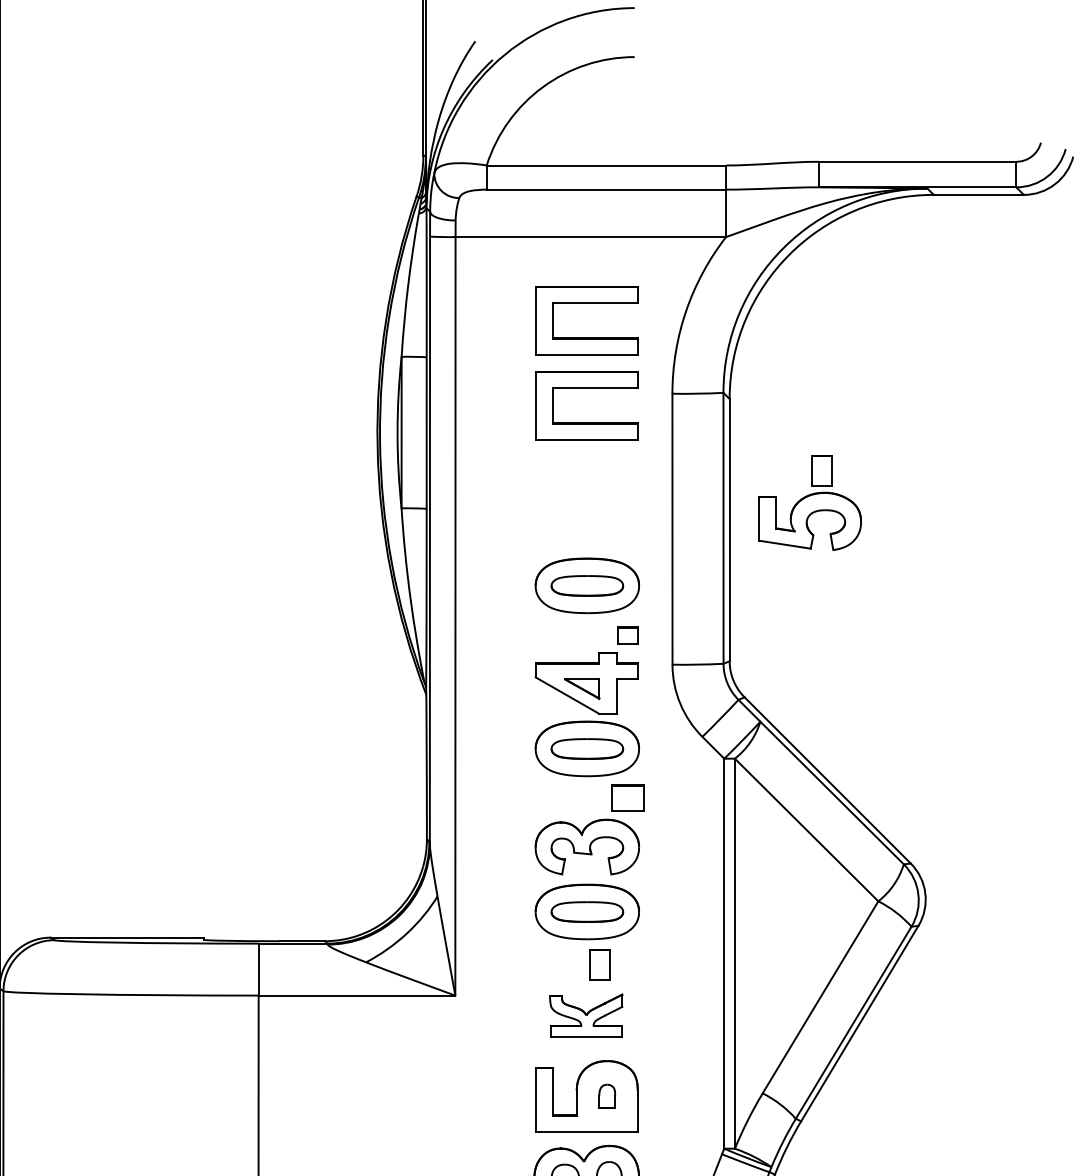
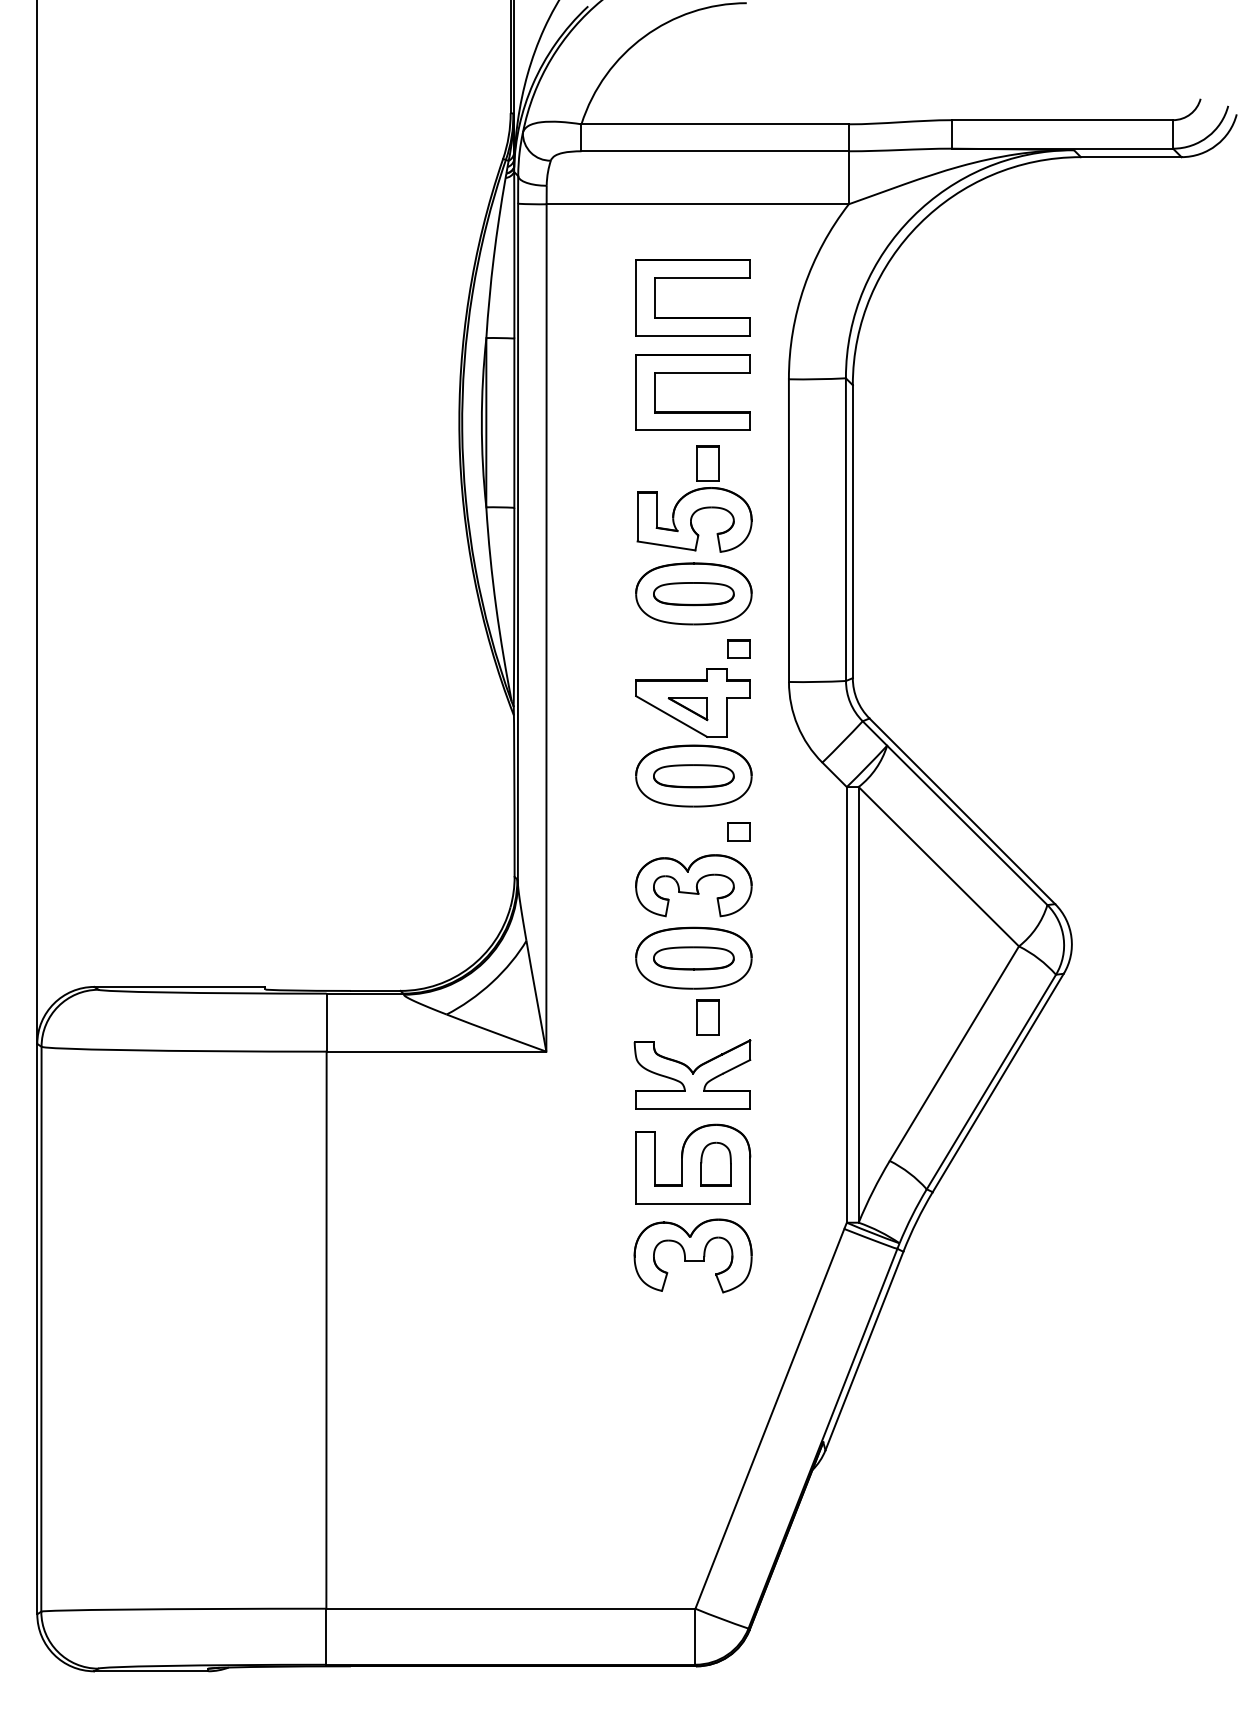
part: (809, 502) -> (694, 498), moved
part: (627, 798) -> (738, 831), size x0.62
part: (586, 1016) -> (692, 1074), size x1.43
part: (606, 1095) -> (715, 1163), size x1.67

